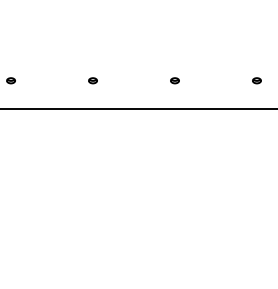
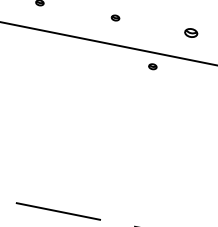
part: (174, 80) -> (190, 32), size x1.6
part: (141, 123) -> (152, 66), added

